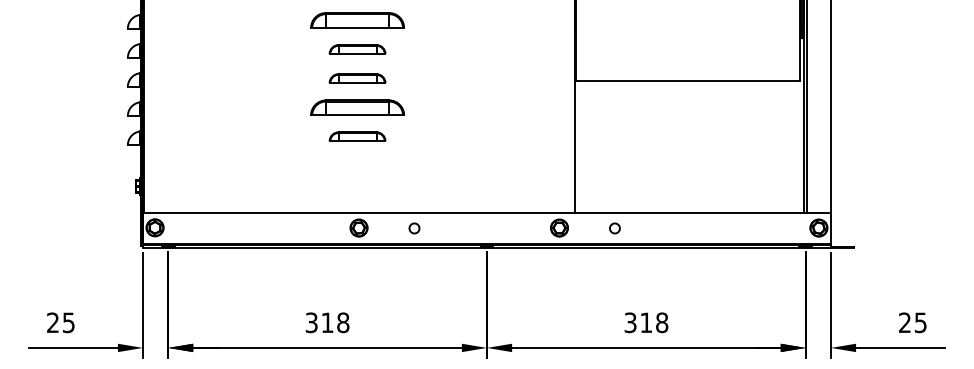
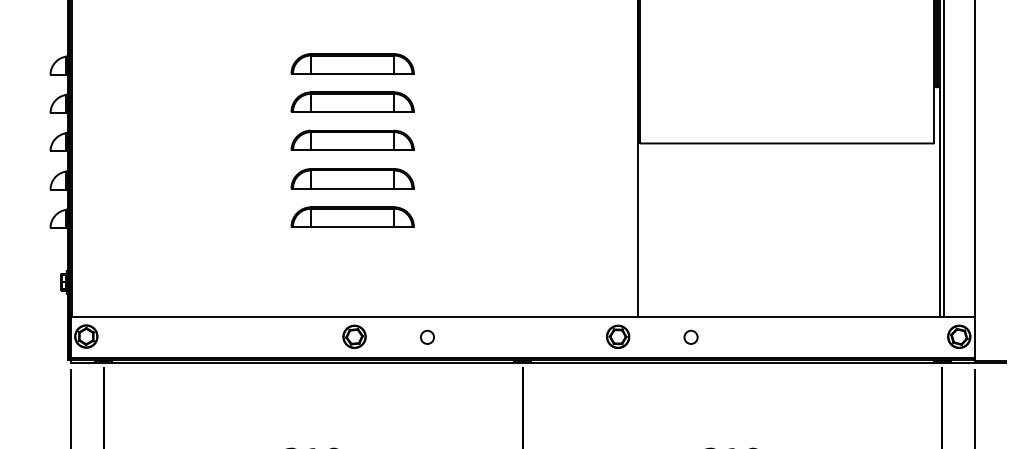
part: (357, 49) -> (352, 102), size x1.67
part: (357, 78) -> (352, 140), size x1.67
part: (357, 136) -> (352, 216), size x1.67

